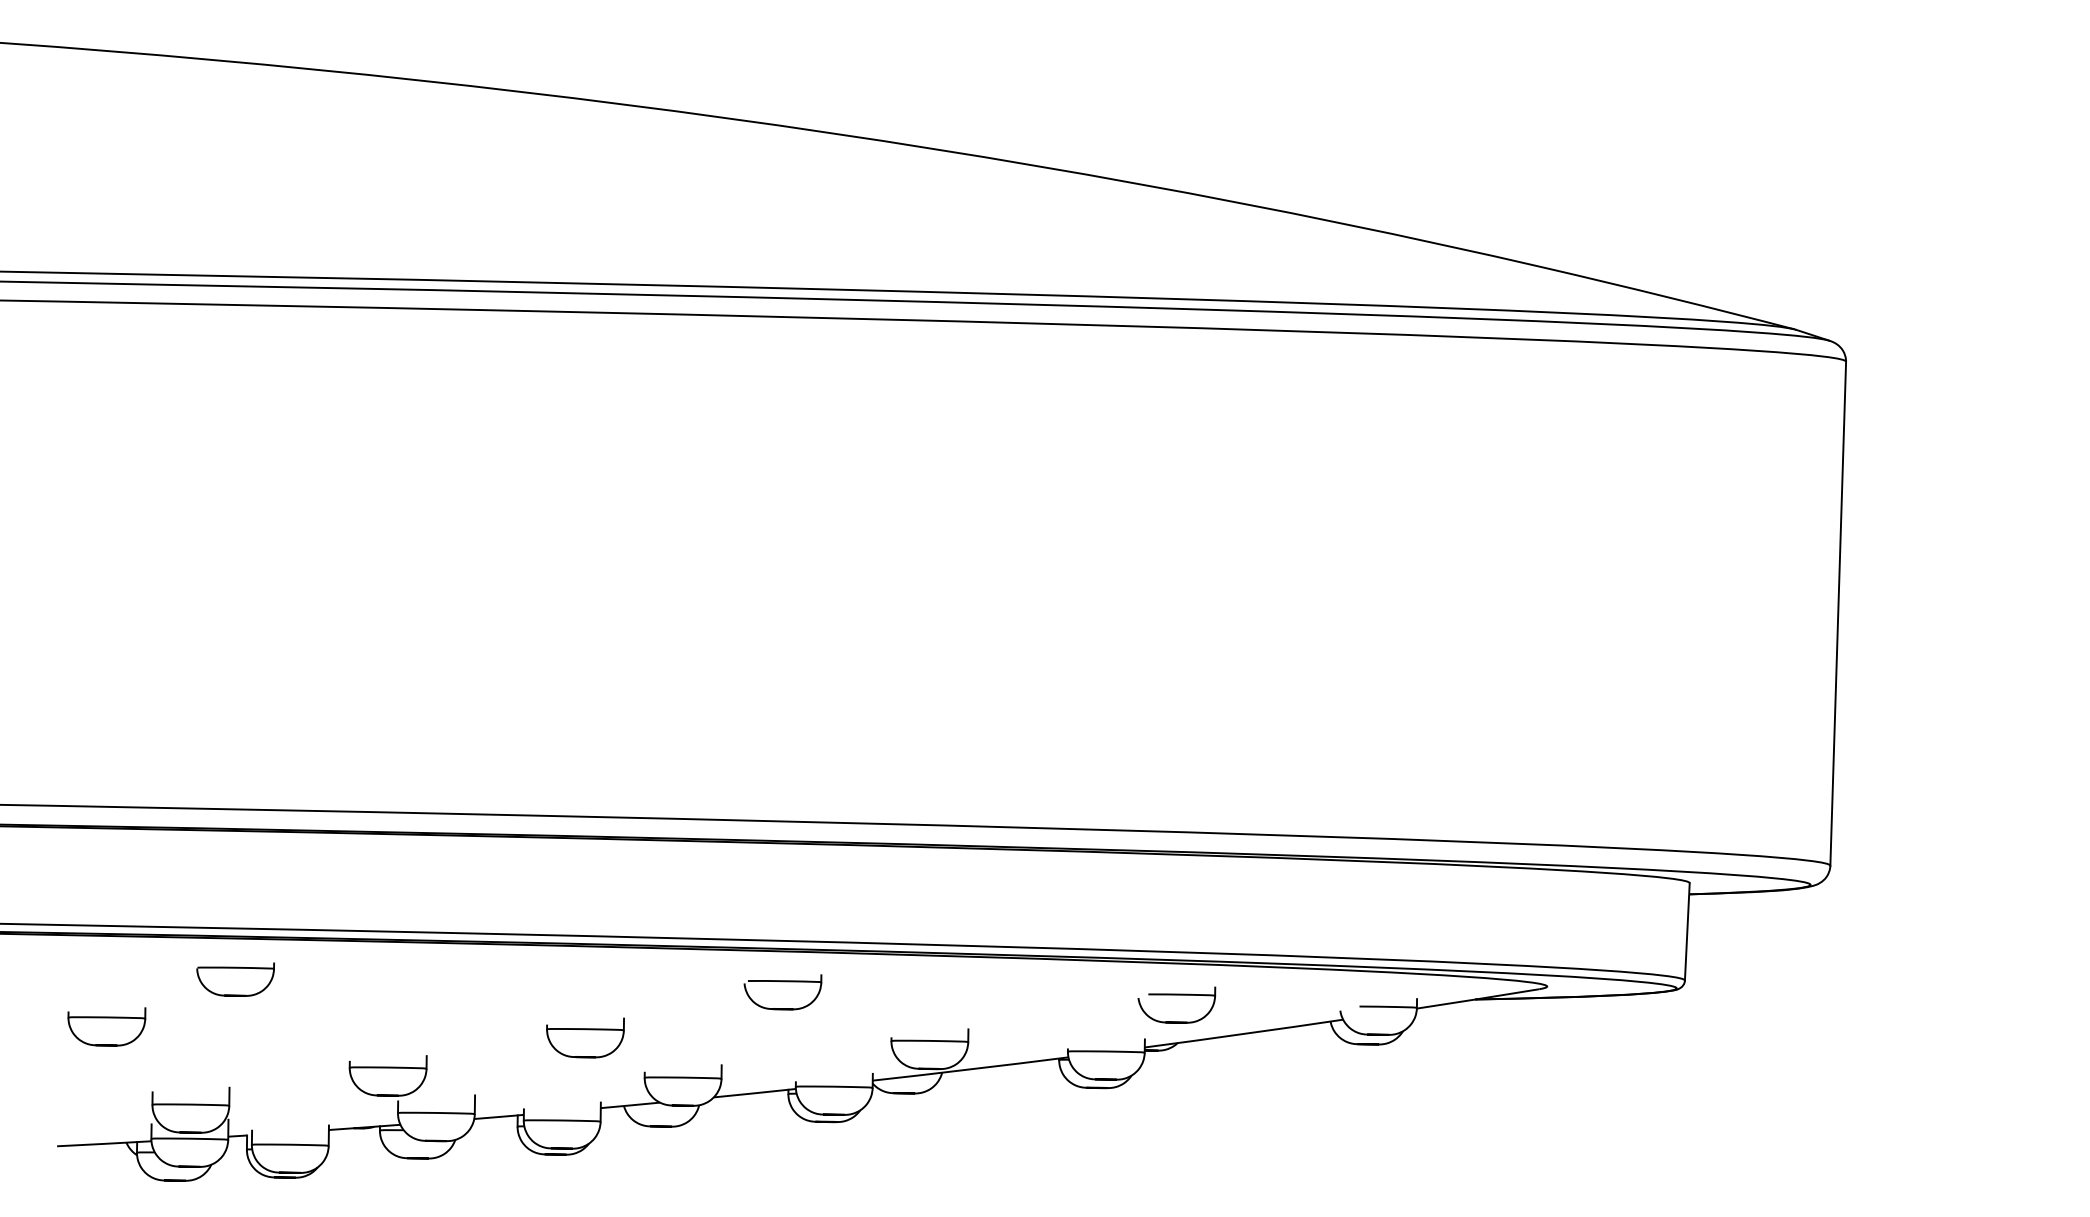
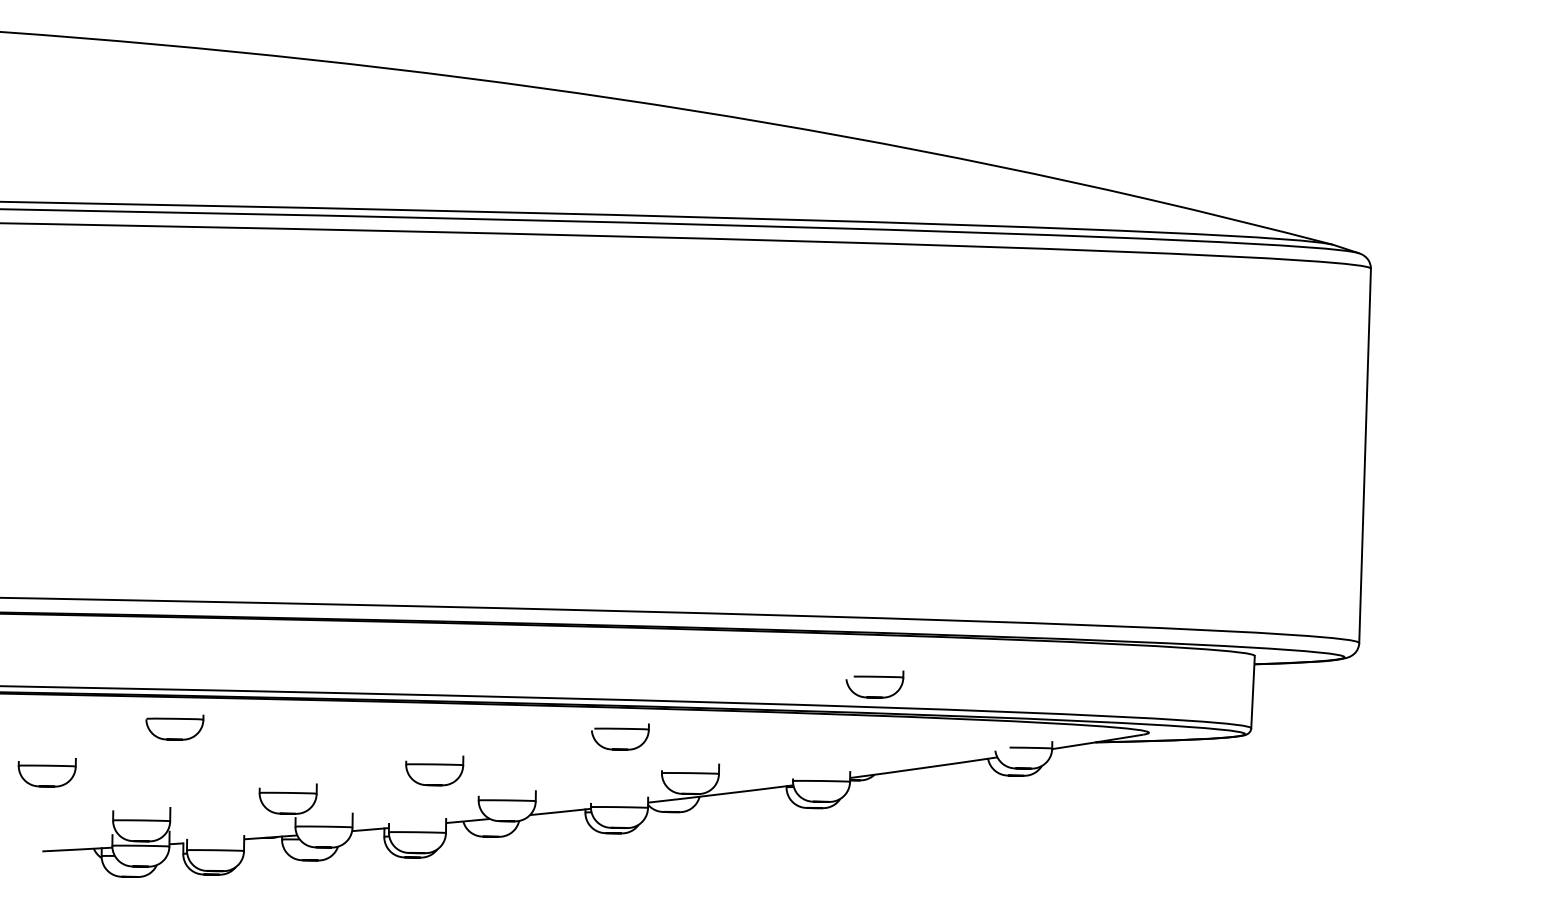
part: (783, 982) -> (620, 729), moved
part: (1176, 995) -> (874, 677), moved
part: (105, 1026) -> (46, 772), moved

